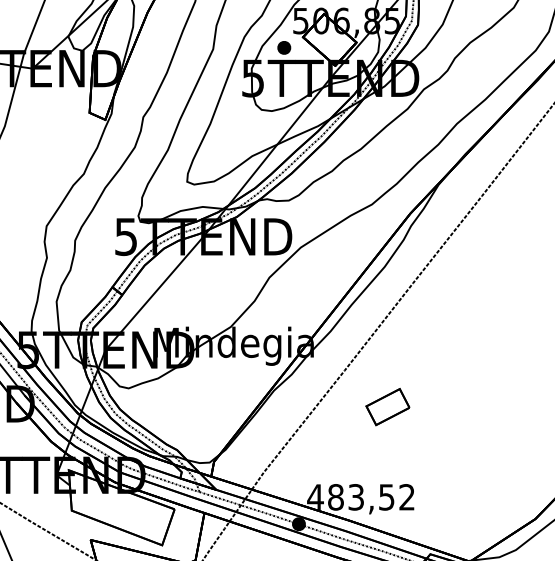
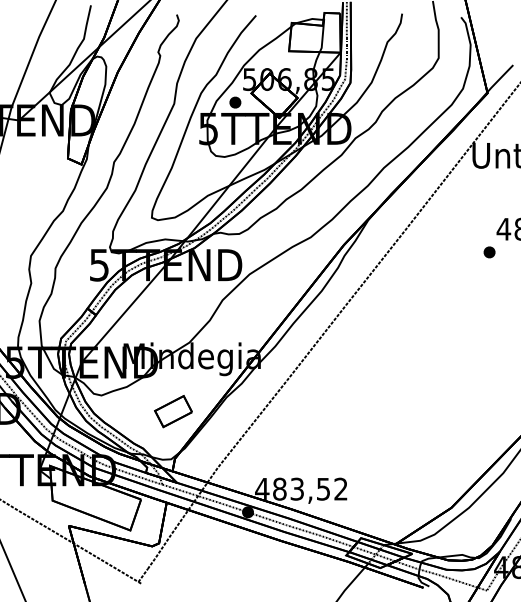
part: (387, 406) -> (173, 411), moved

